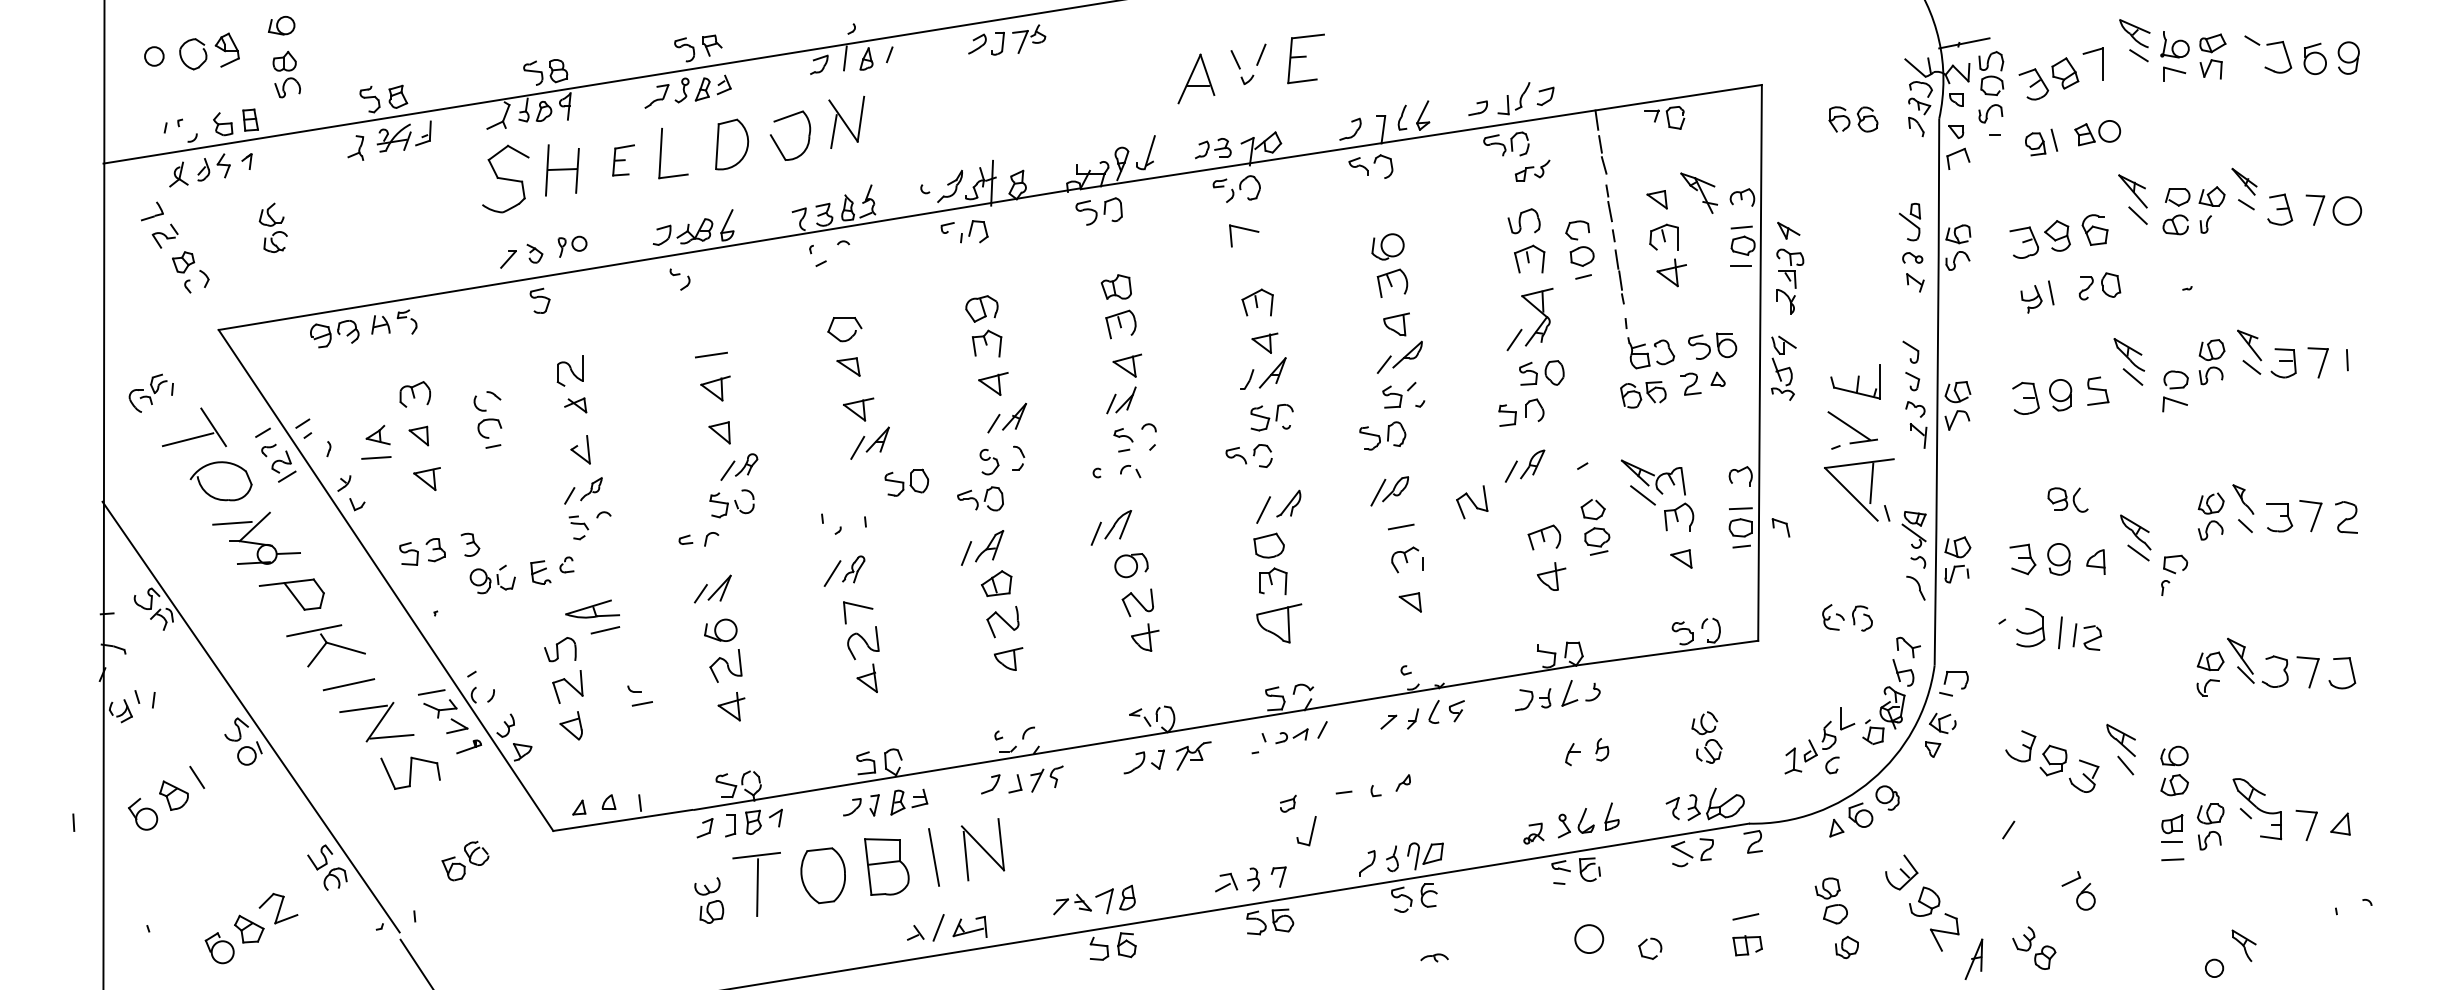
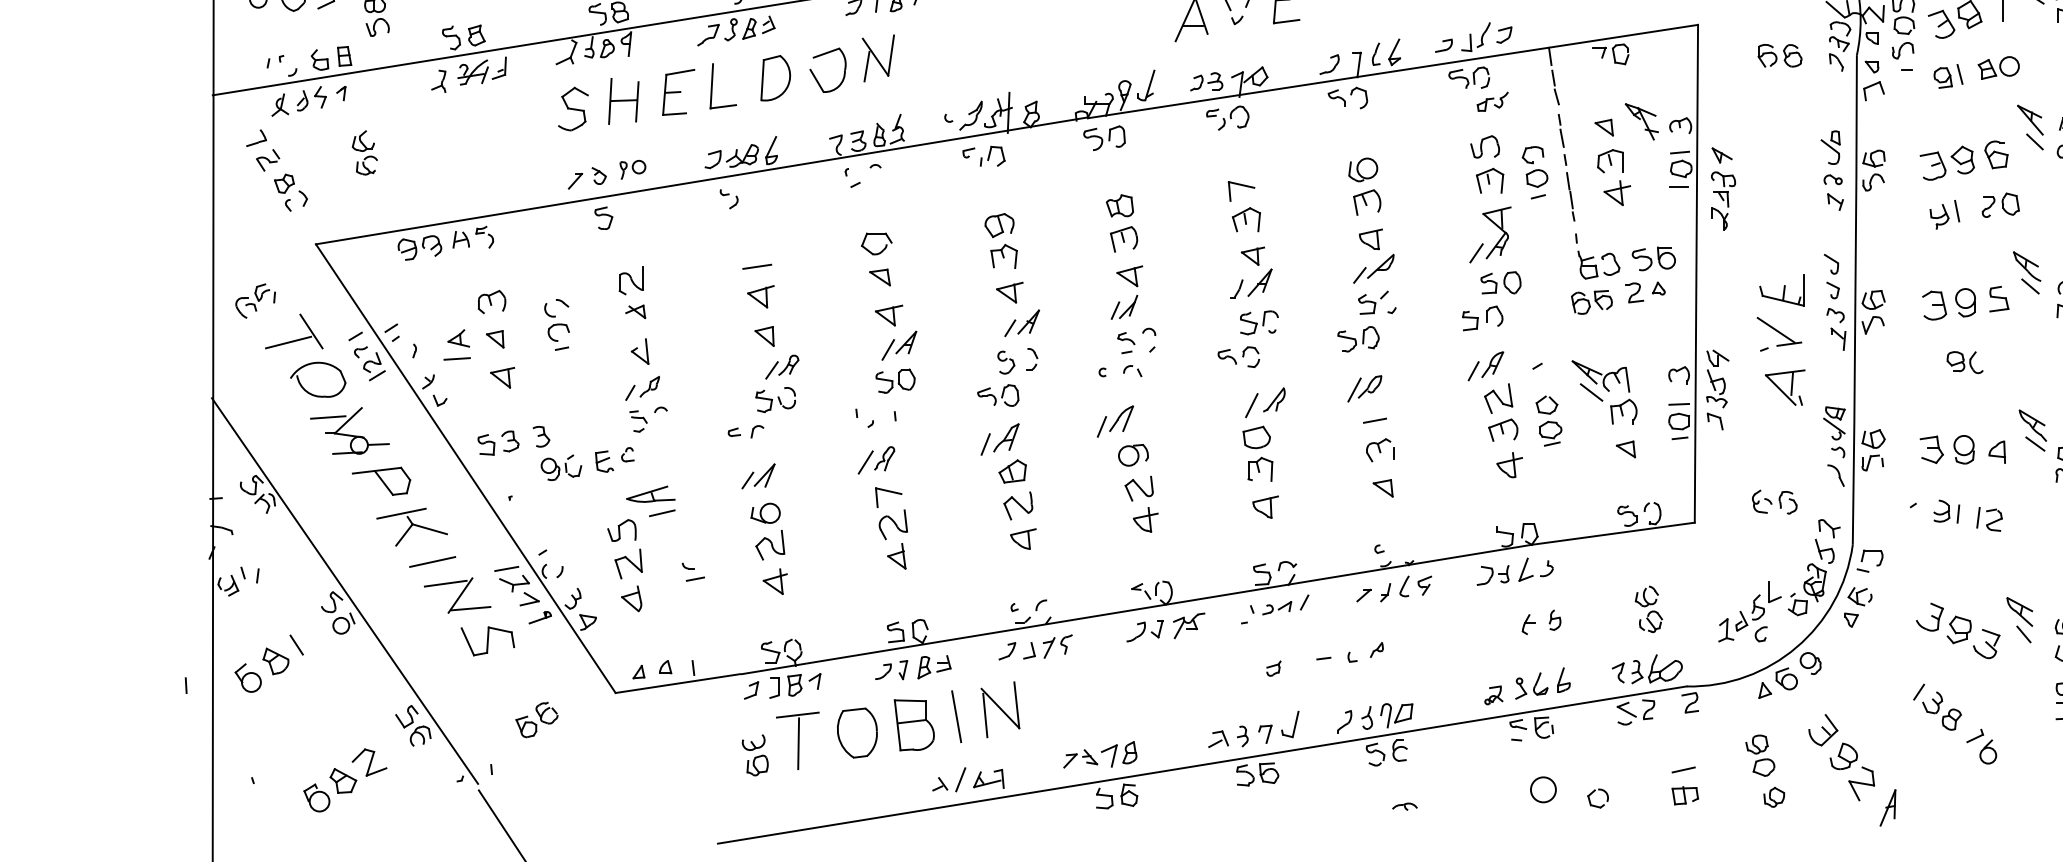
part: (623, 160) -> (678, 92), size x1.67
part: (506, 178) -> (573, 108), size x0.71
part: (1244, 235) -> (1241, 191), moved
part: (1783, 367) -> (1717, 378), moved
part: (906, 482) -> (895, 380), moved
part: (1858, 489) -> (1784, 387), size x0.62
part: (2067, 499) -> (1964, 362), moved
part: (1472, 502) -> (1498, 398), moved
part: (1278, 623) -> (1265, 507), size x0.62
part: (2039, 628) -> (1946, 511), size x0.62
part: (1306, 831) -> (1290, 724), moved
part: (2034, 947) -> (1942, 710), moved

